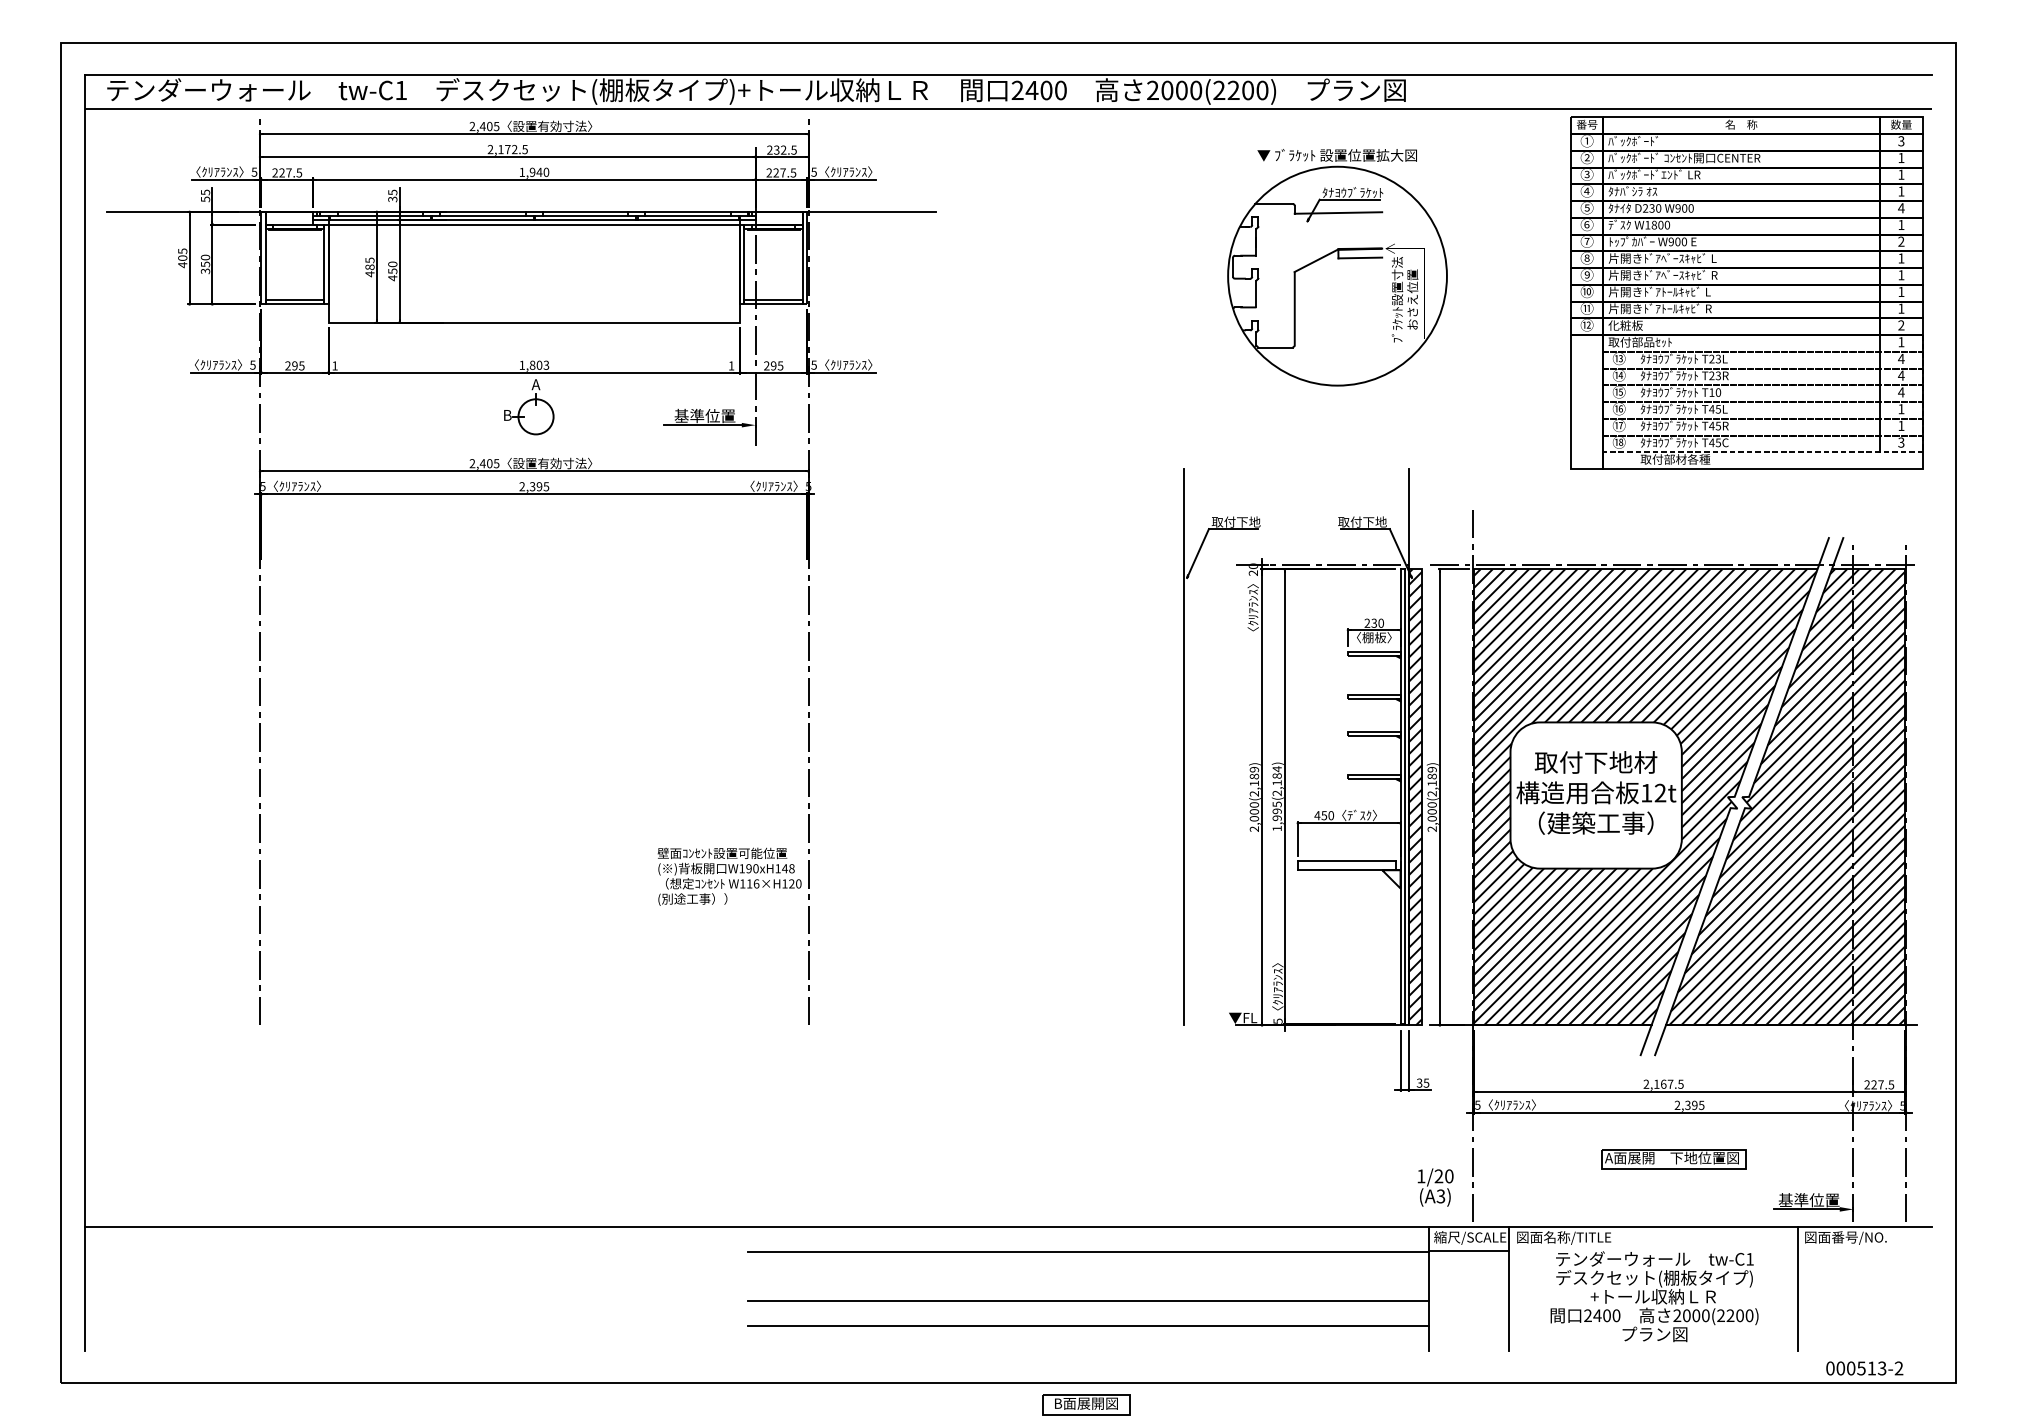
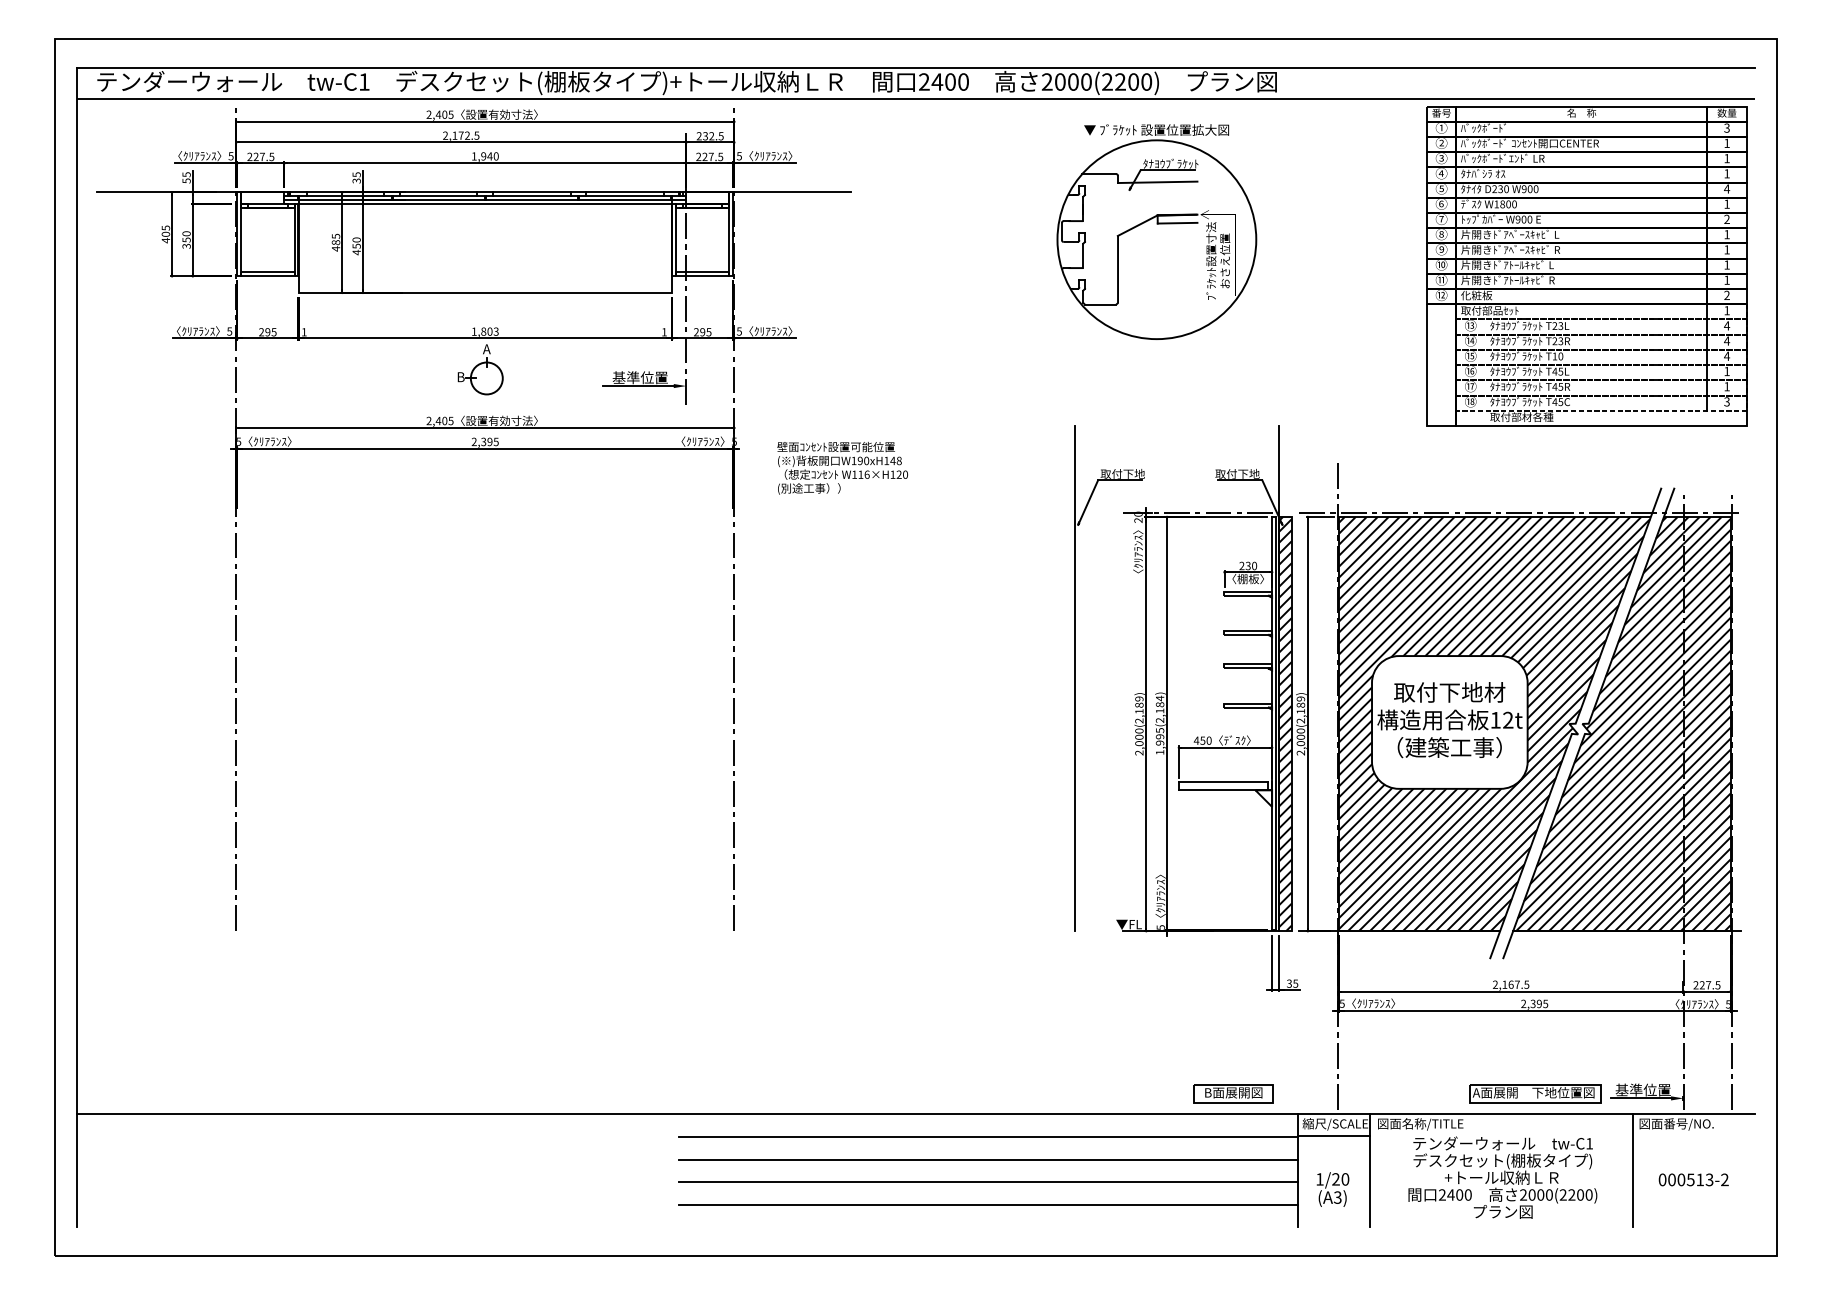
part: (1337, 267) -> (1156, 231), moved
text: (729, 877) -> (842, 468), moved
part: (1673, 1158) -> (1535, 1093), moved
text: (1436, 1187) -> (1333, 1189), moved
line: (1088, 1276) -> (988, 1159), added
text: (1864, 1368) -> (1693, 1179), moved
part: (1086, 1404) -> (1233, 1093), moved

